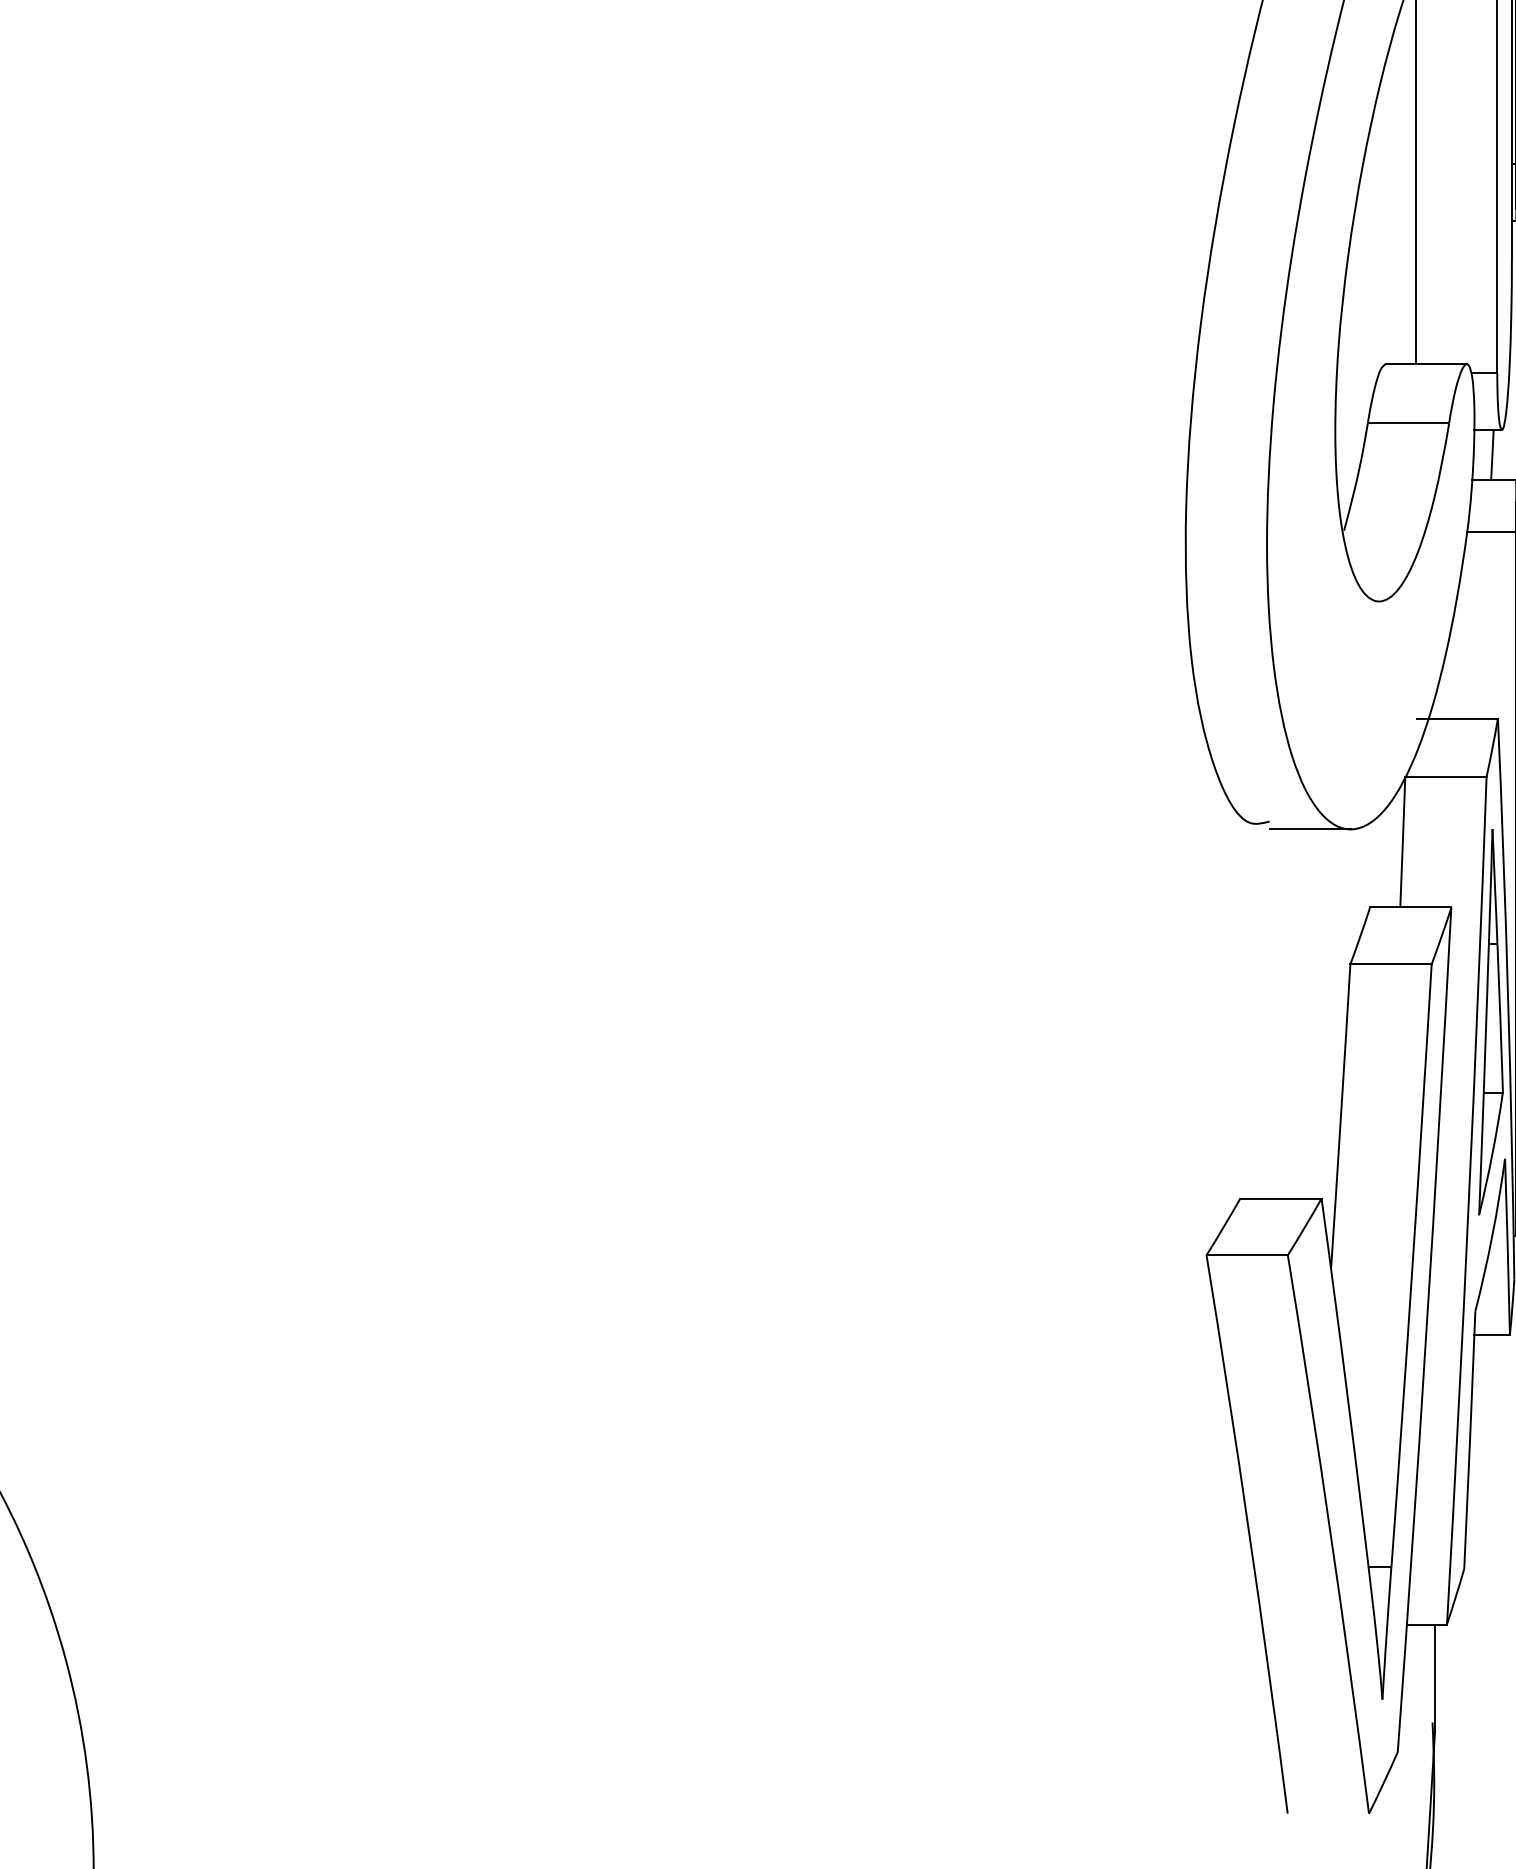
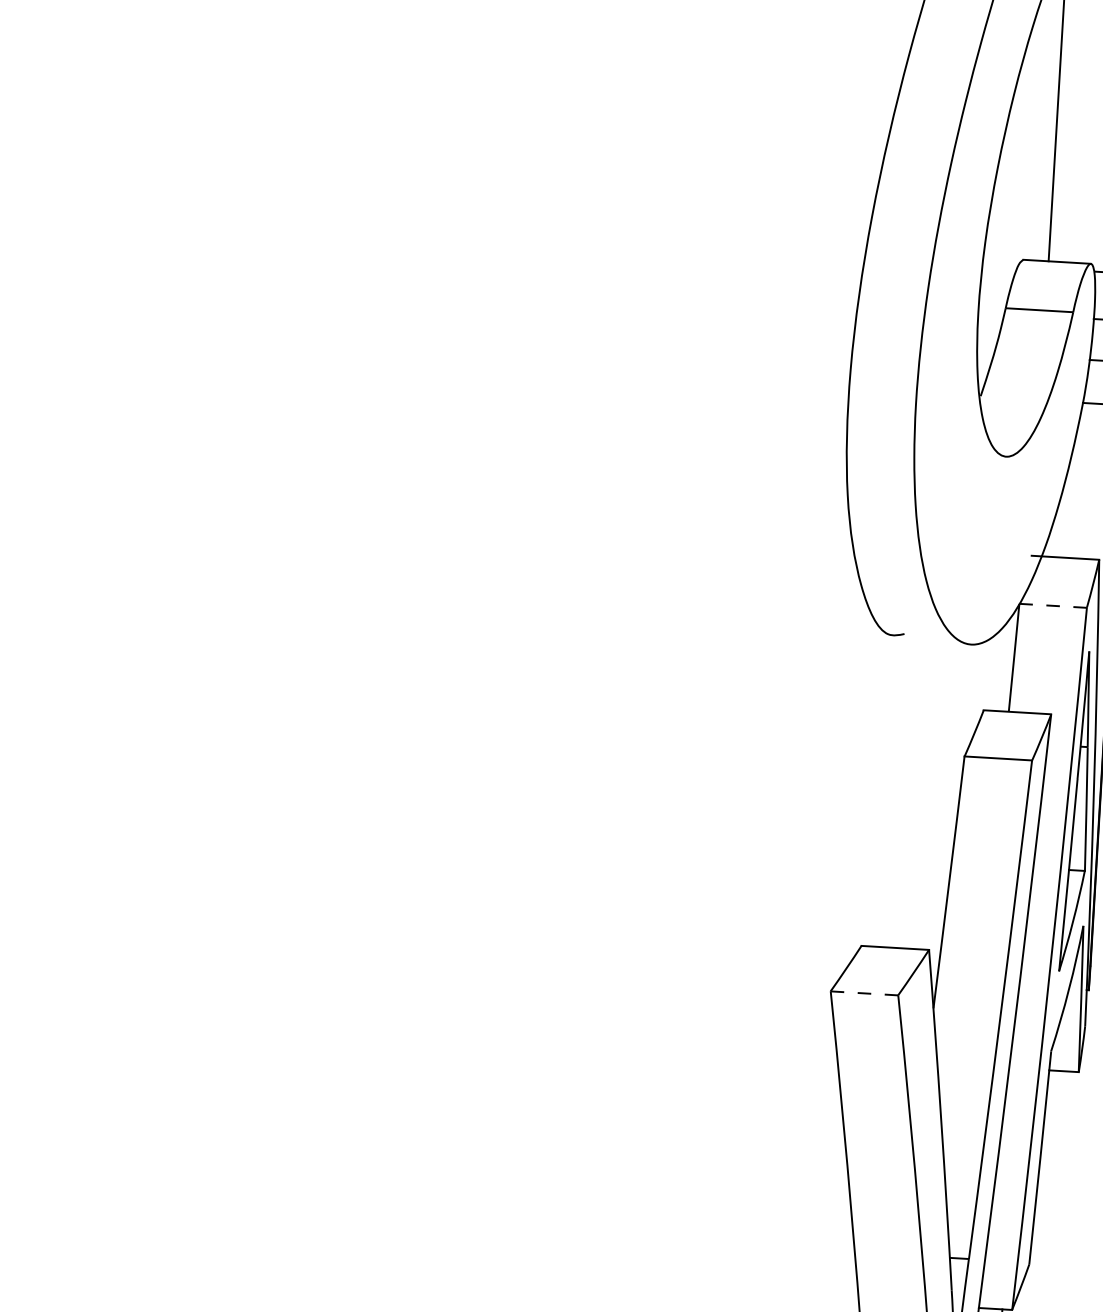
line: (1445, 777) -> (1052, 606), solid -> dashed
line: (1309, 829) -> (937, 642), removed
line: (1247, 1255) -> (864, 993), solid -> dashed

